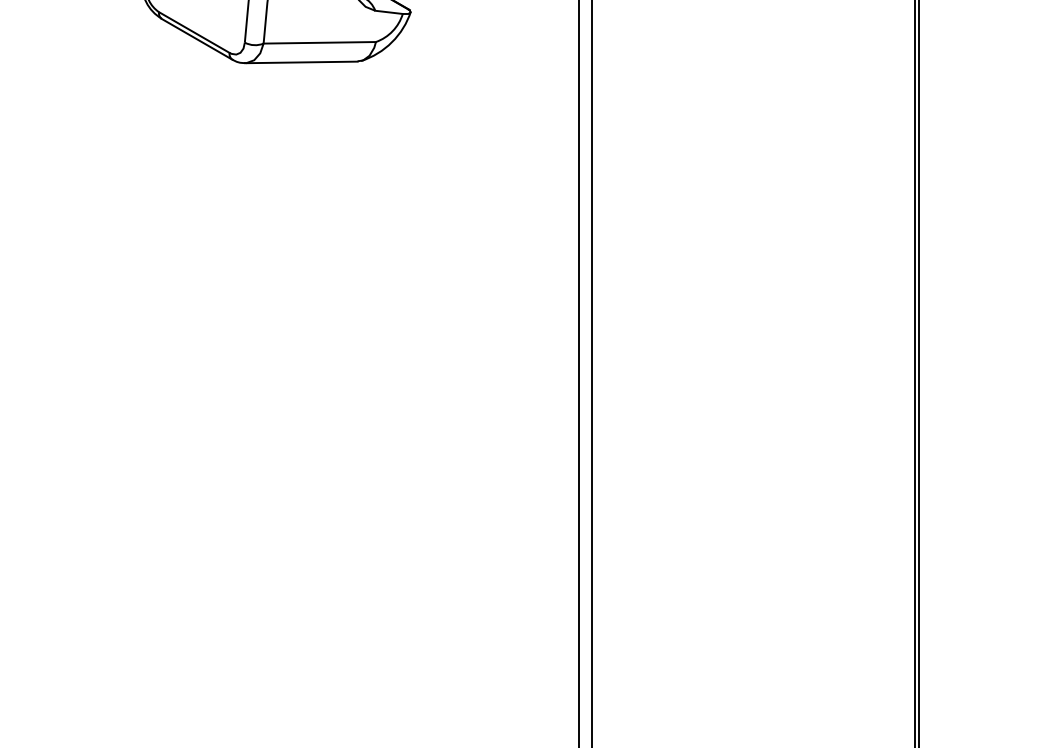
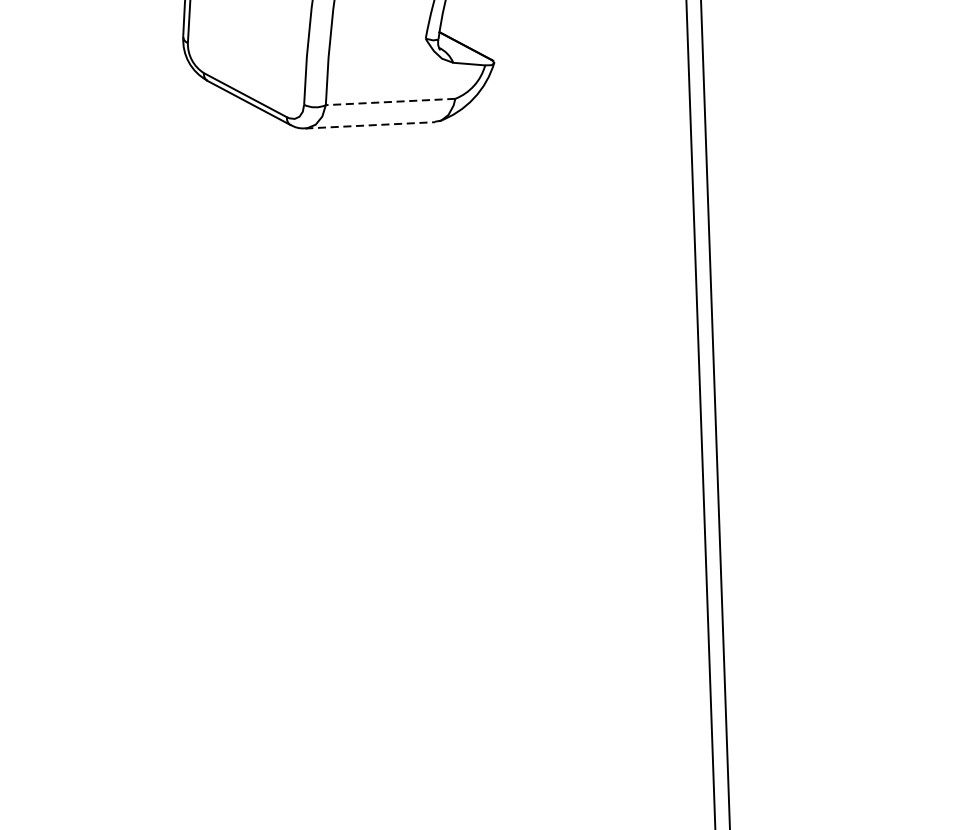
line: (319, 42) -> (390, 101), solid -> dashed
line: (301, 62) -> (370, 125), solid -> dashed

